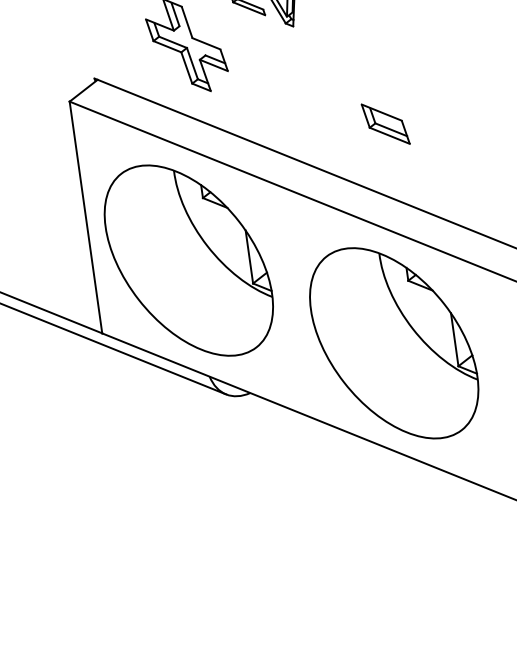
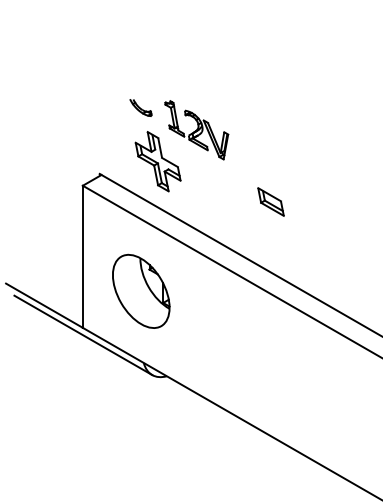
part: (384, 123) -> (270, 201), moved
part: (189, 260) -> (141, 291), size x0.6
part: (394, 343) -> (257, 358), removed

